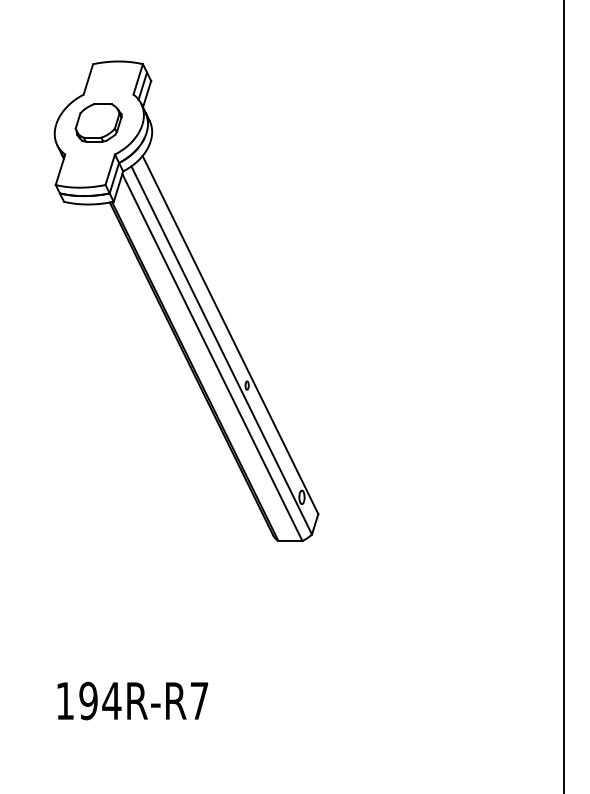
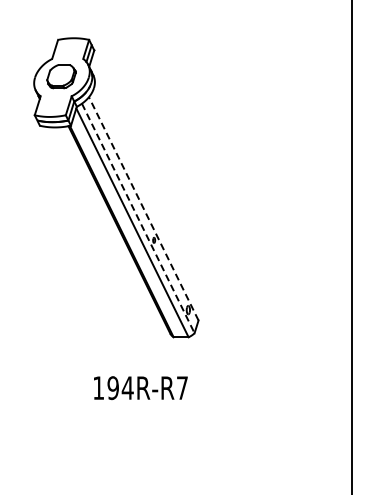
line: (230, 334) -> (143, 208), solid -> dashed
line: (222, 350) -> (138, 218), solid -> dashed
text: (132, 700) -> (140, 387), moved

